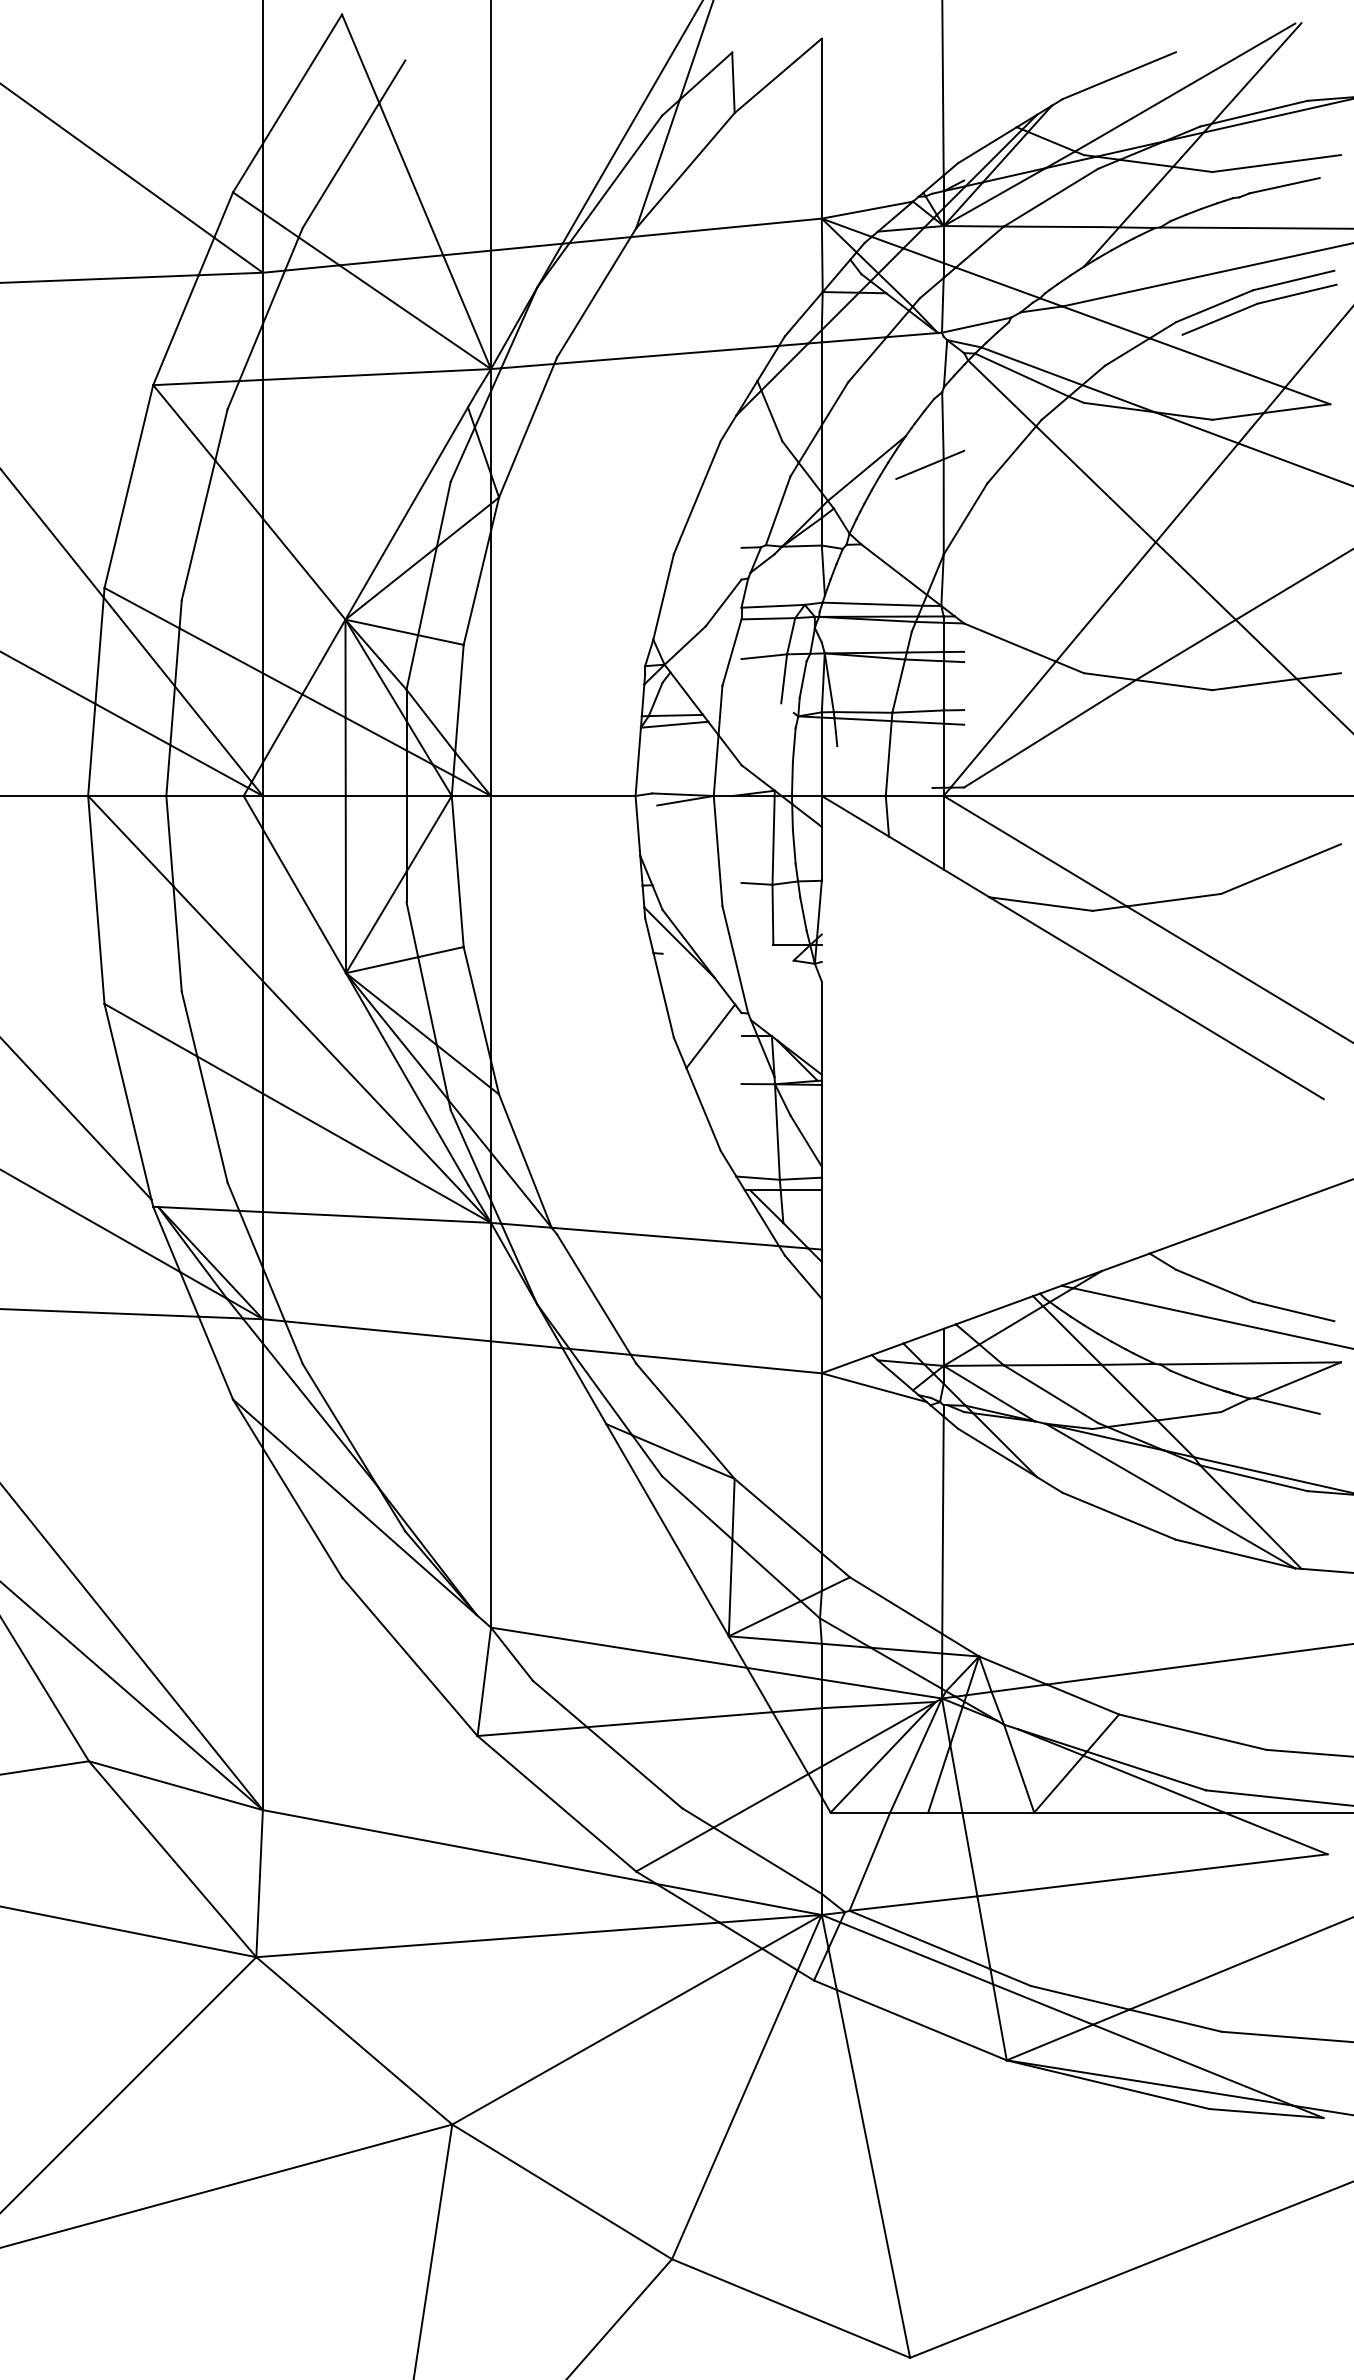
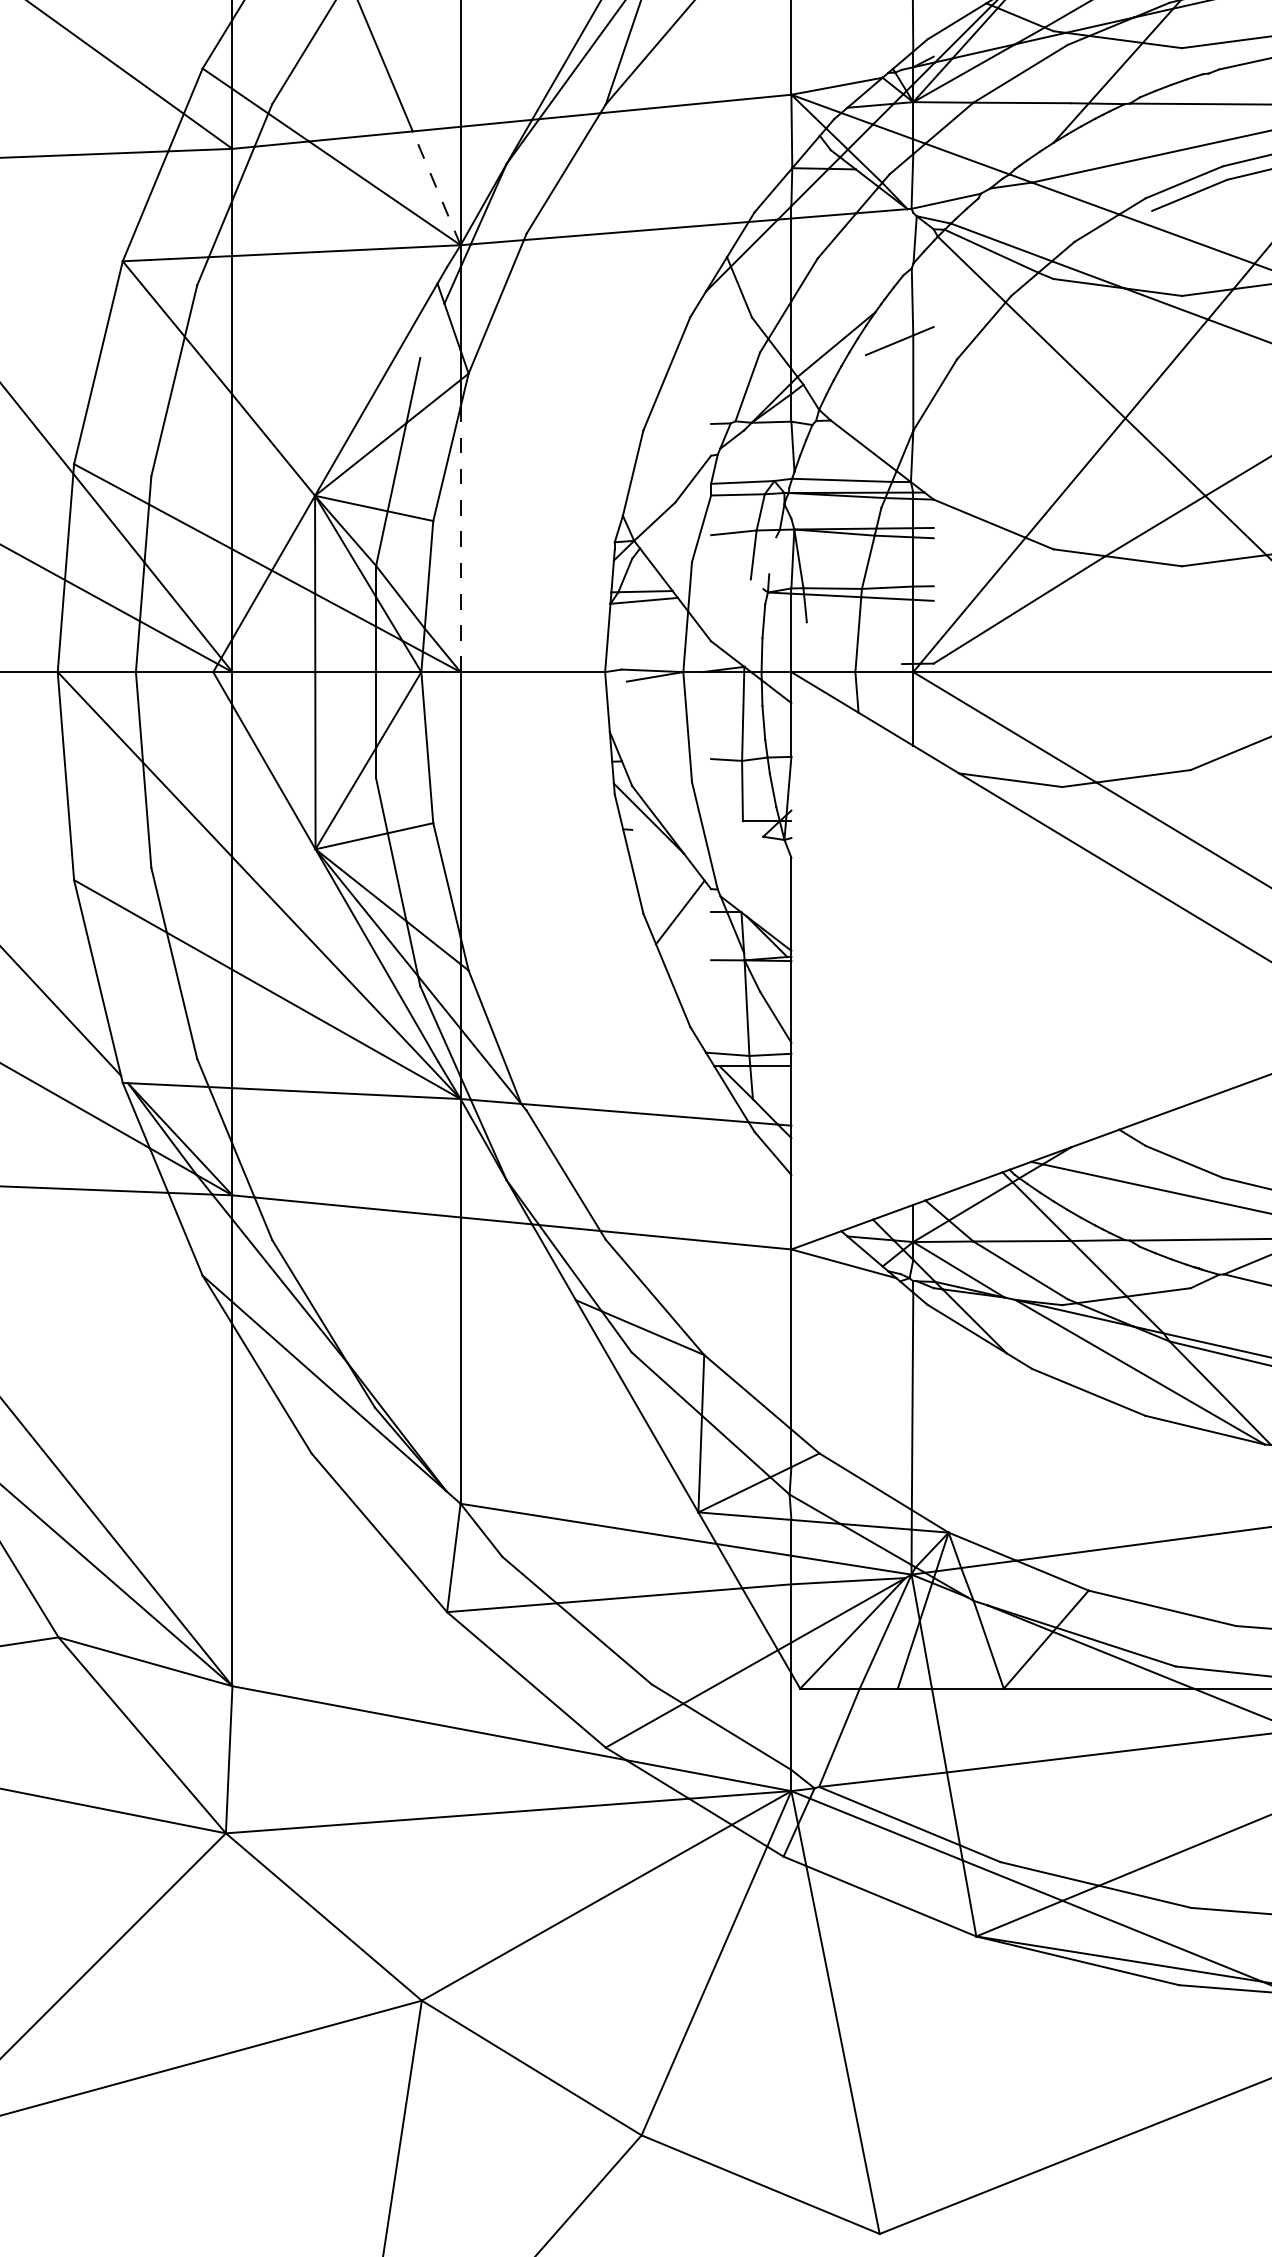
line: (467, 312) -> (437, 188), solid -> dashed
line: (462, 454) -> (432, 330), removed
line: (491, 663) -> (461, 539), solid -> dashed
line: (802, 679) -> (772, 555), removed

